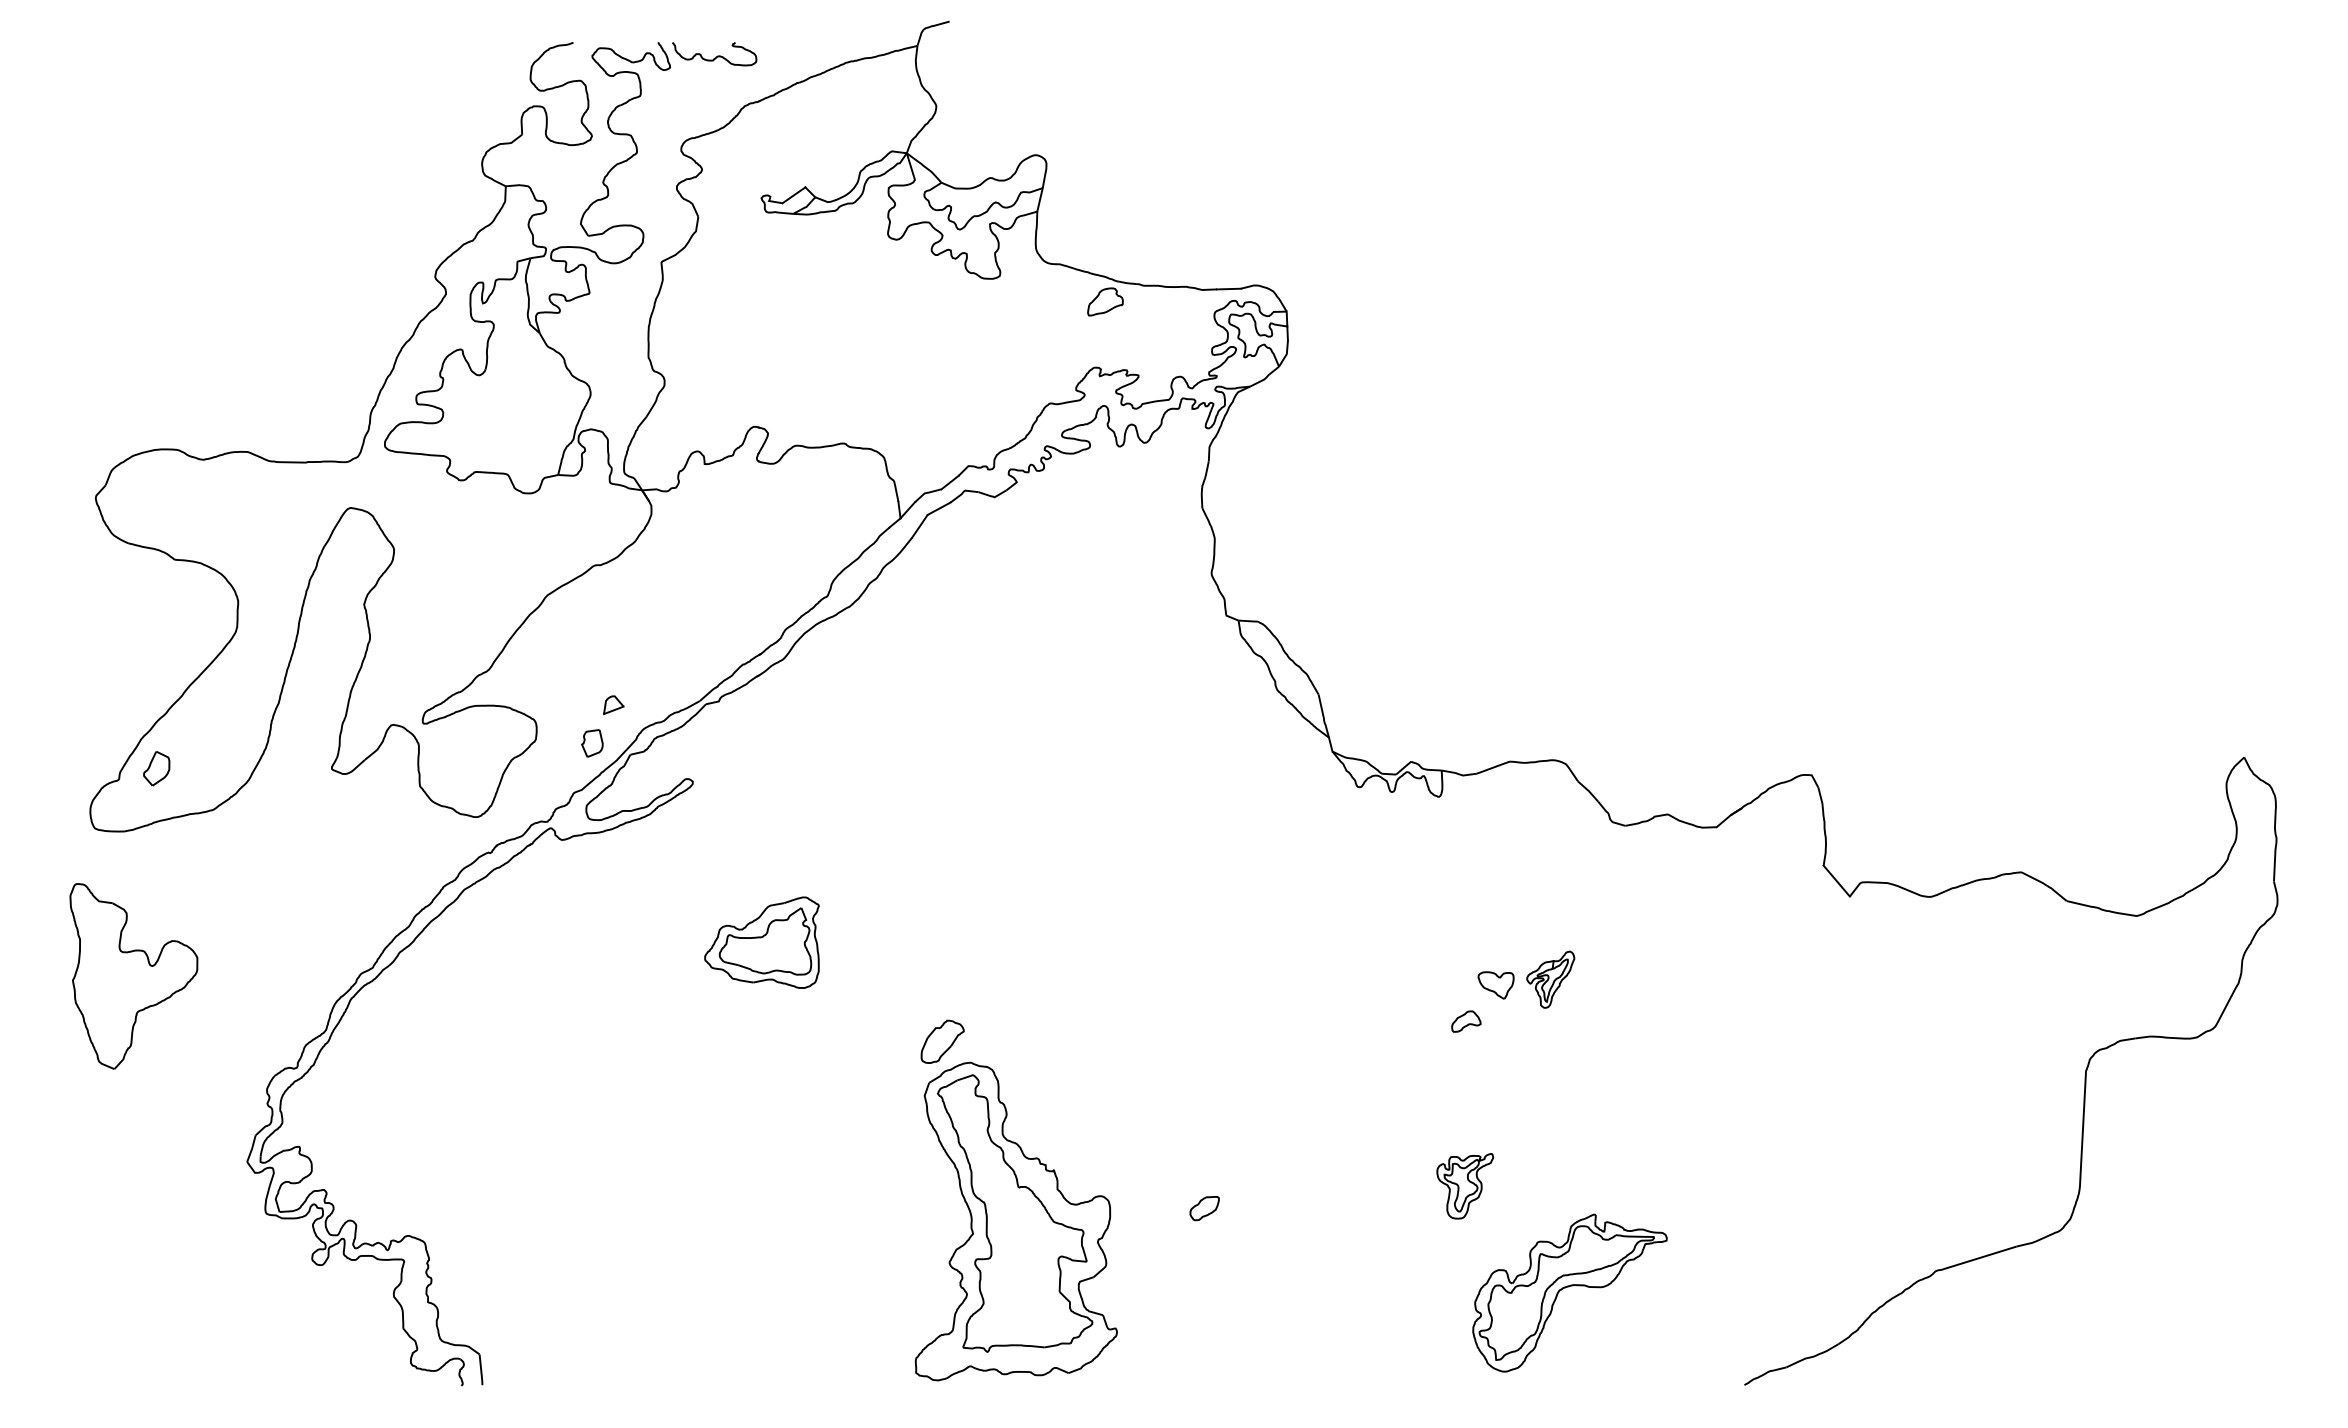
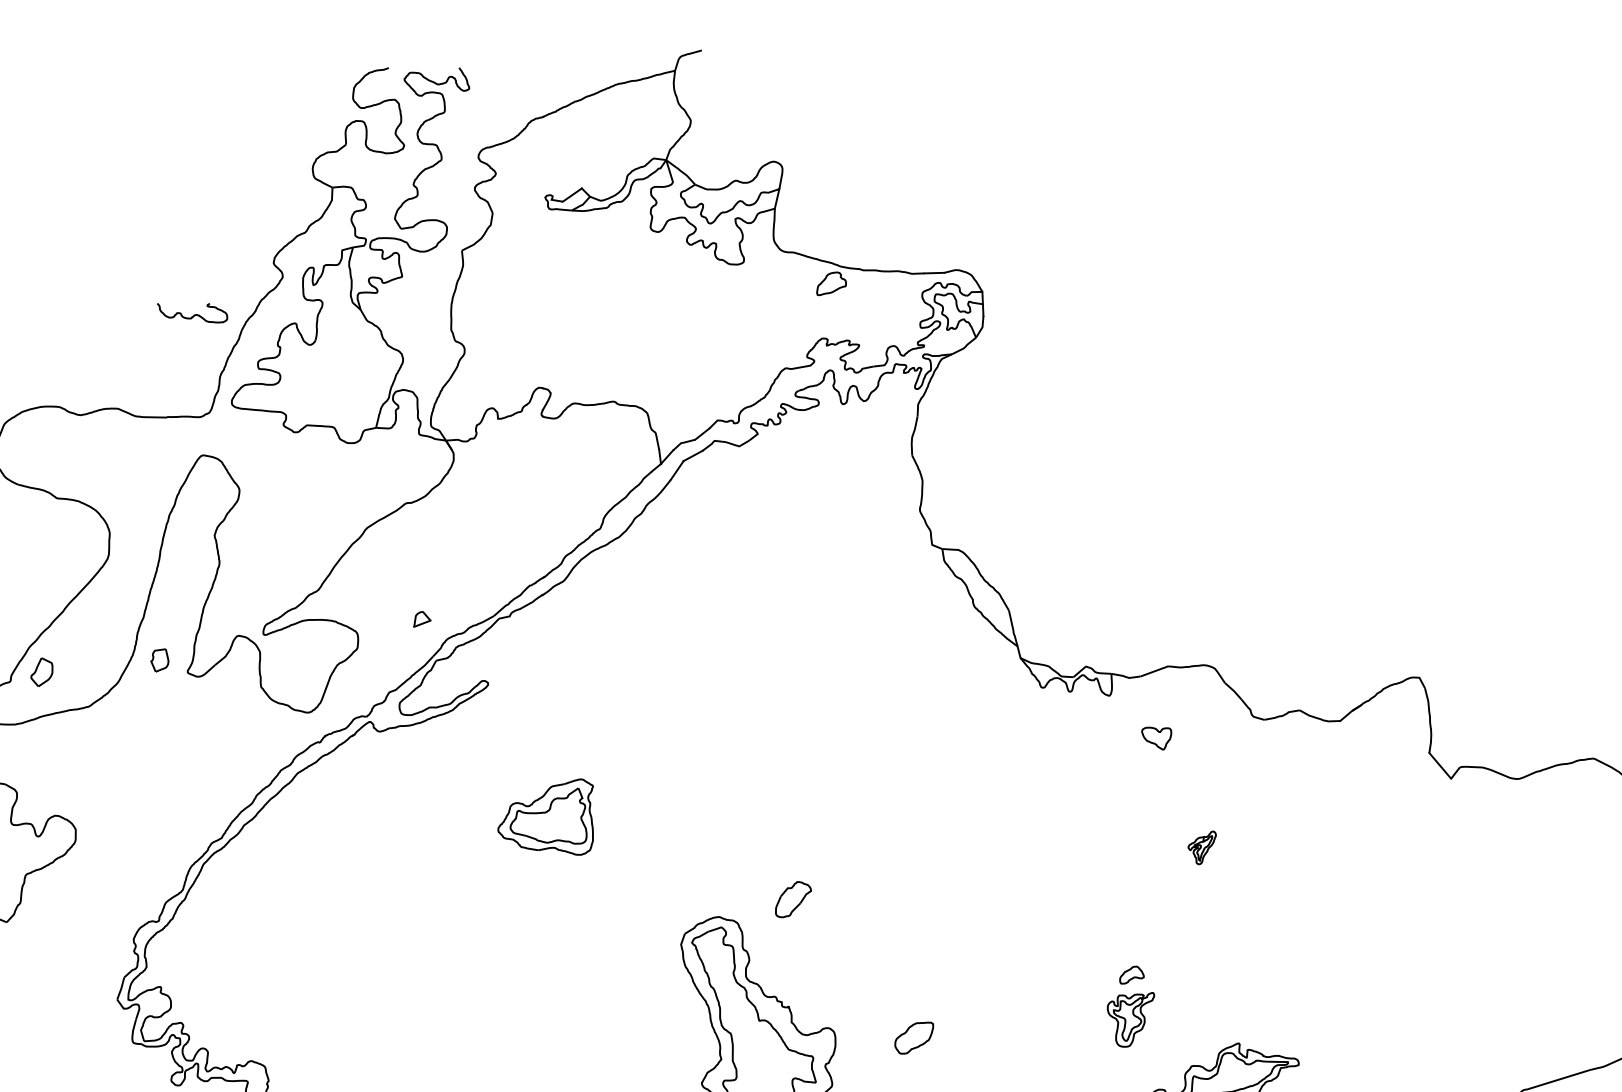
curve: (715, 56) -> (193, 315), moved
part: (592, 743) -> (159, 660), moved
part: (1550, 979) -> (1201, 847), size x0.7
part: (1495, 985) -> (1156, 738), moved
part: (1466, 1021) -> (1132, 975), moved
part: (942, 1041) -> (793, 899), moved
part: (1204, 1208) -> (914, 1038), size x1.6

